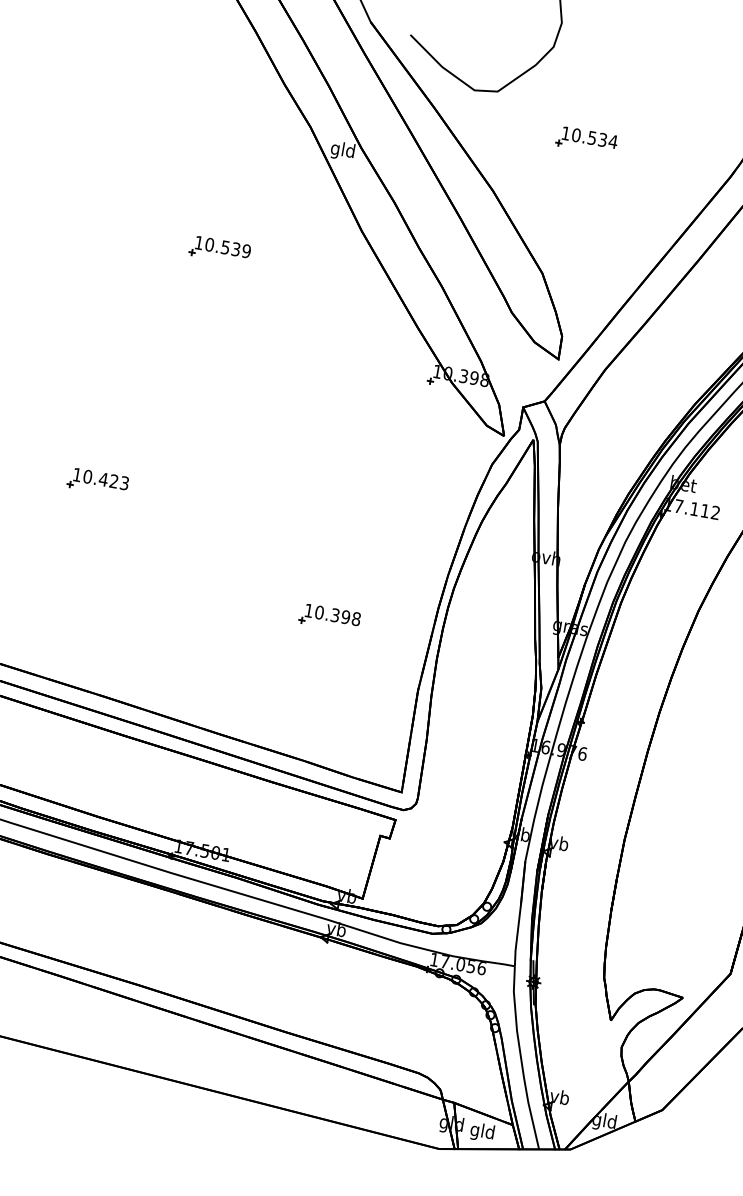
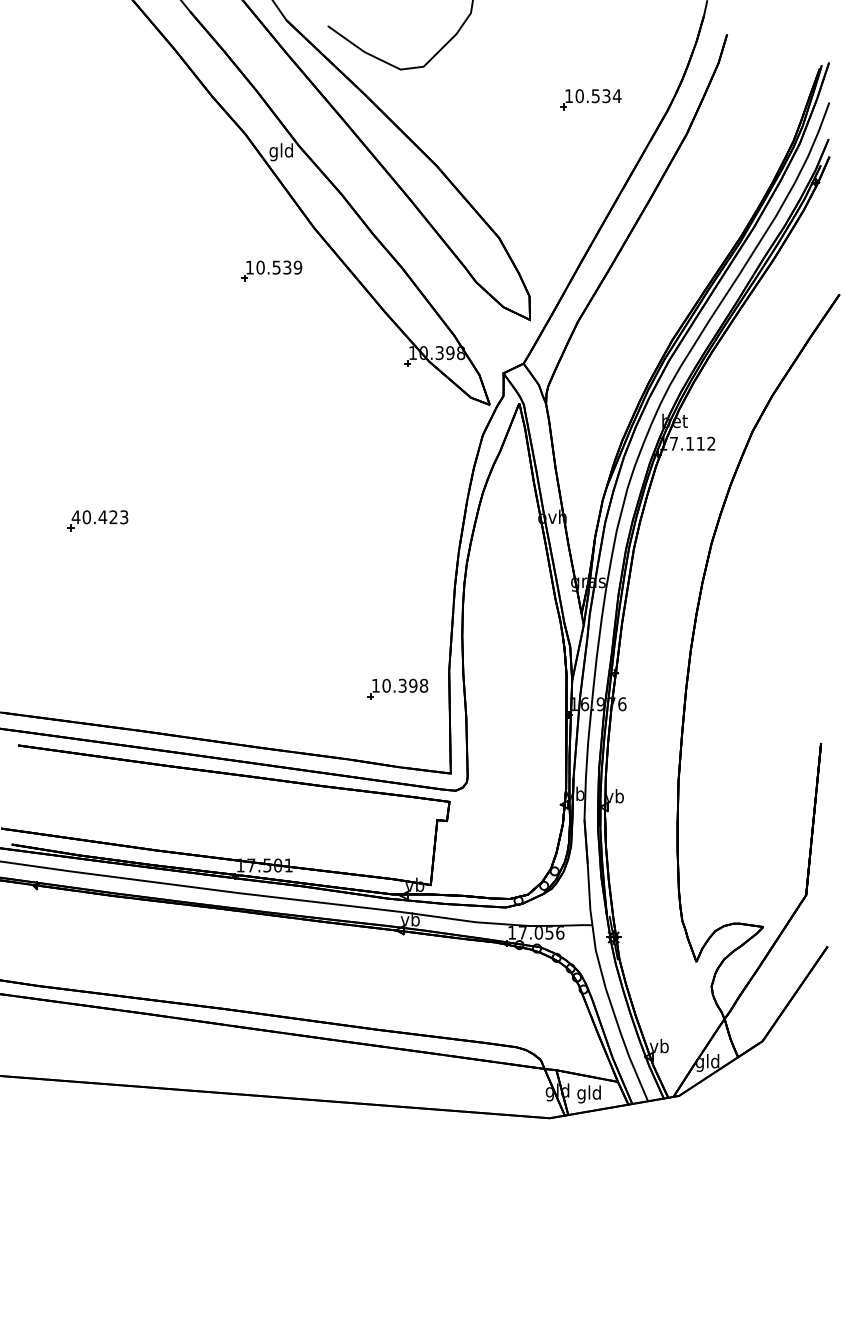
part: (586, 140) -> (590, 99), moved
part: (219, 249) -> (271, 270), moved
text: (76, 475) -> (75, 517), 10.423 -> 40.423
part: (329, 617) -> (397, 688), moved

